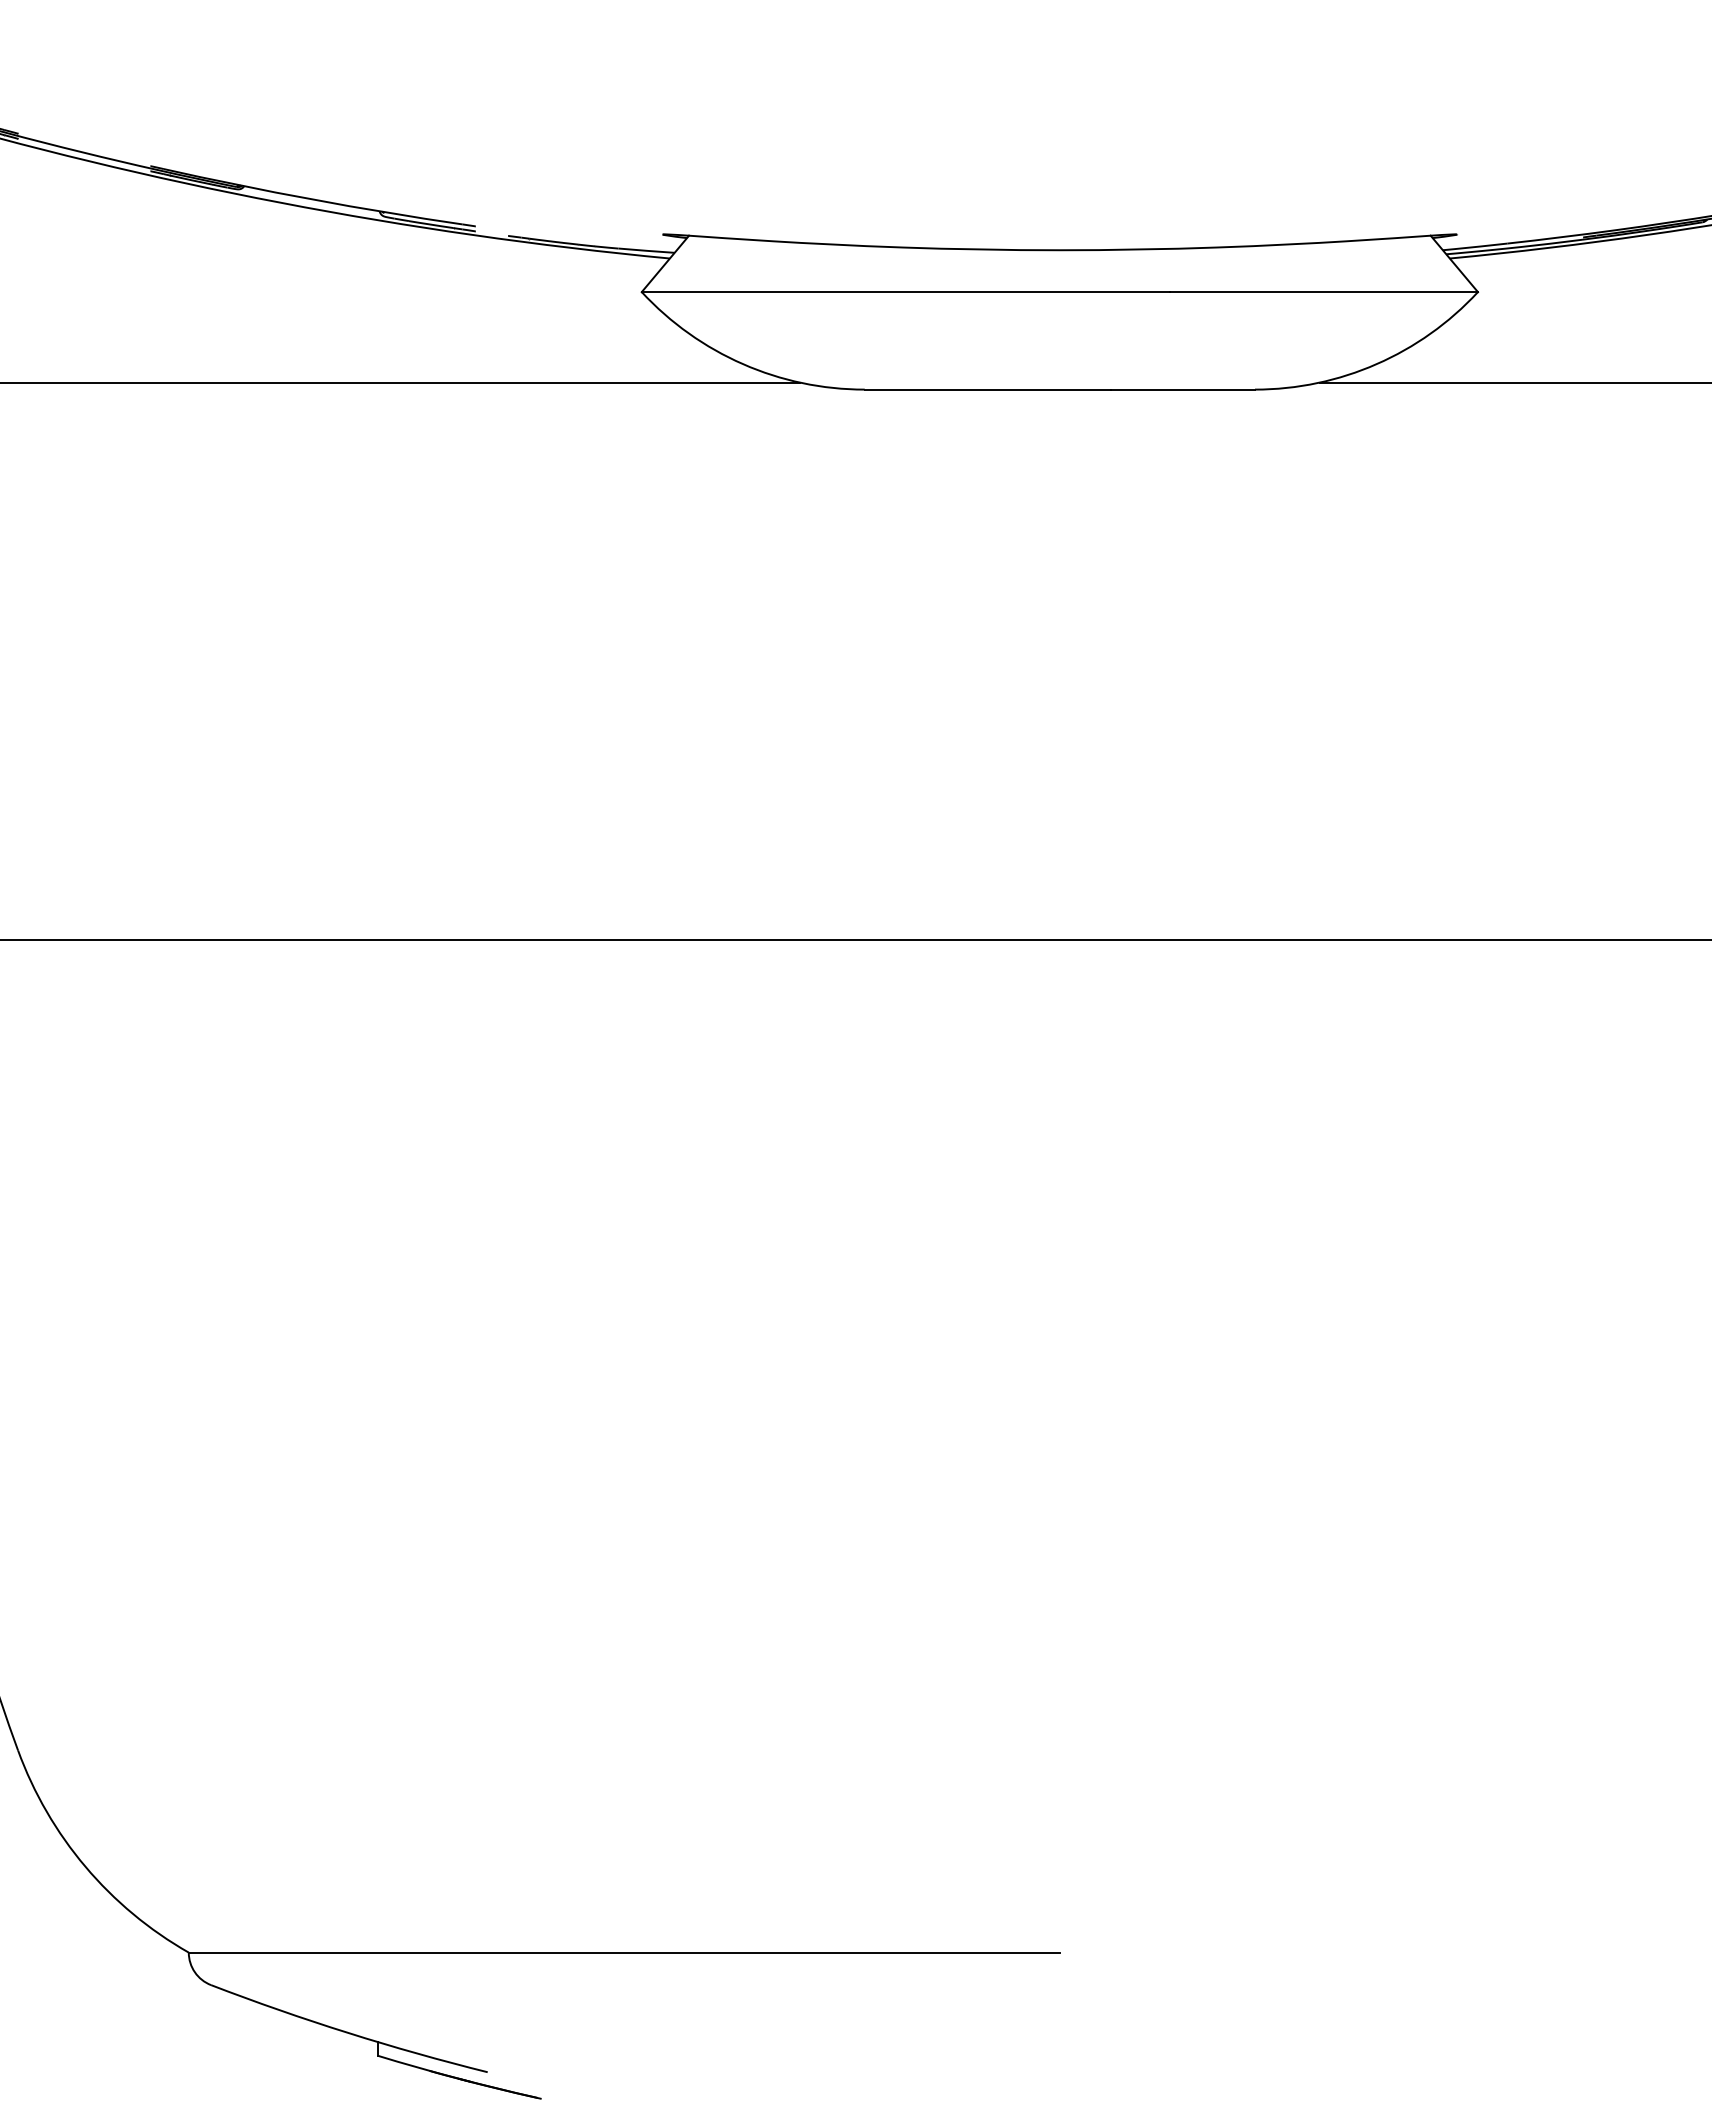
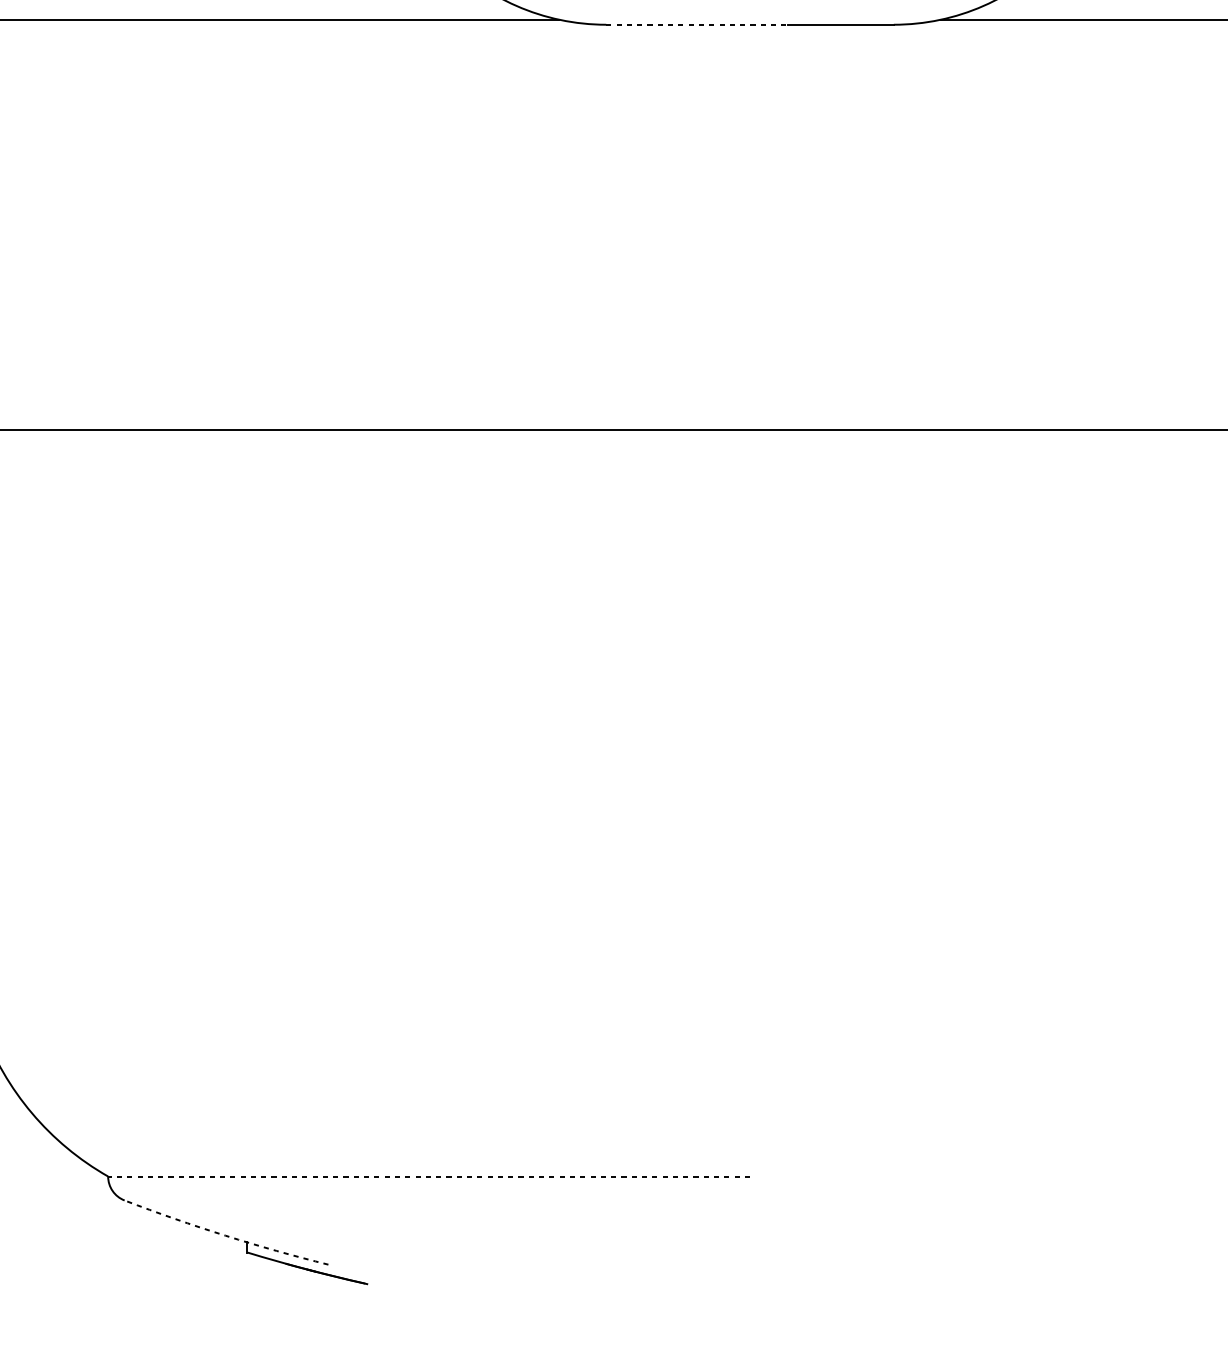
line: (988, 389) -> (697, 24), solid -> dashed
line: (624, 1952) -> (429, 1176), solid -> dashed
arc: (348, 2032) -> (225, 1235), solid -> dashed

